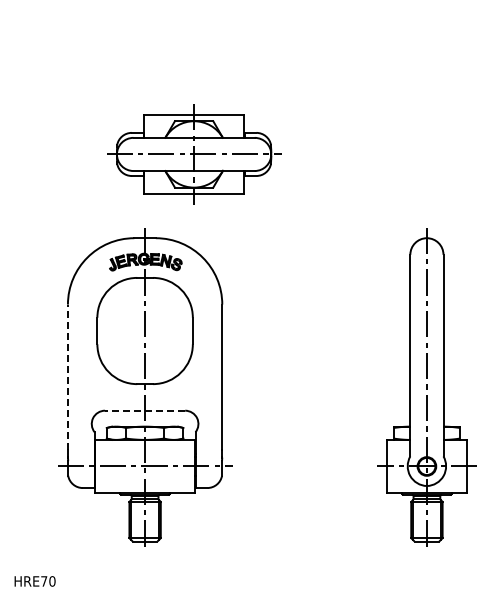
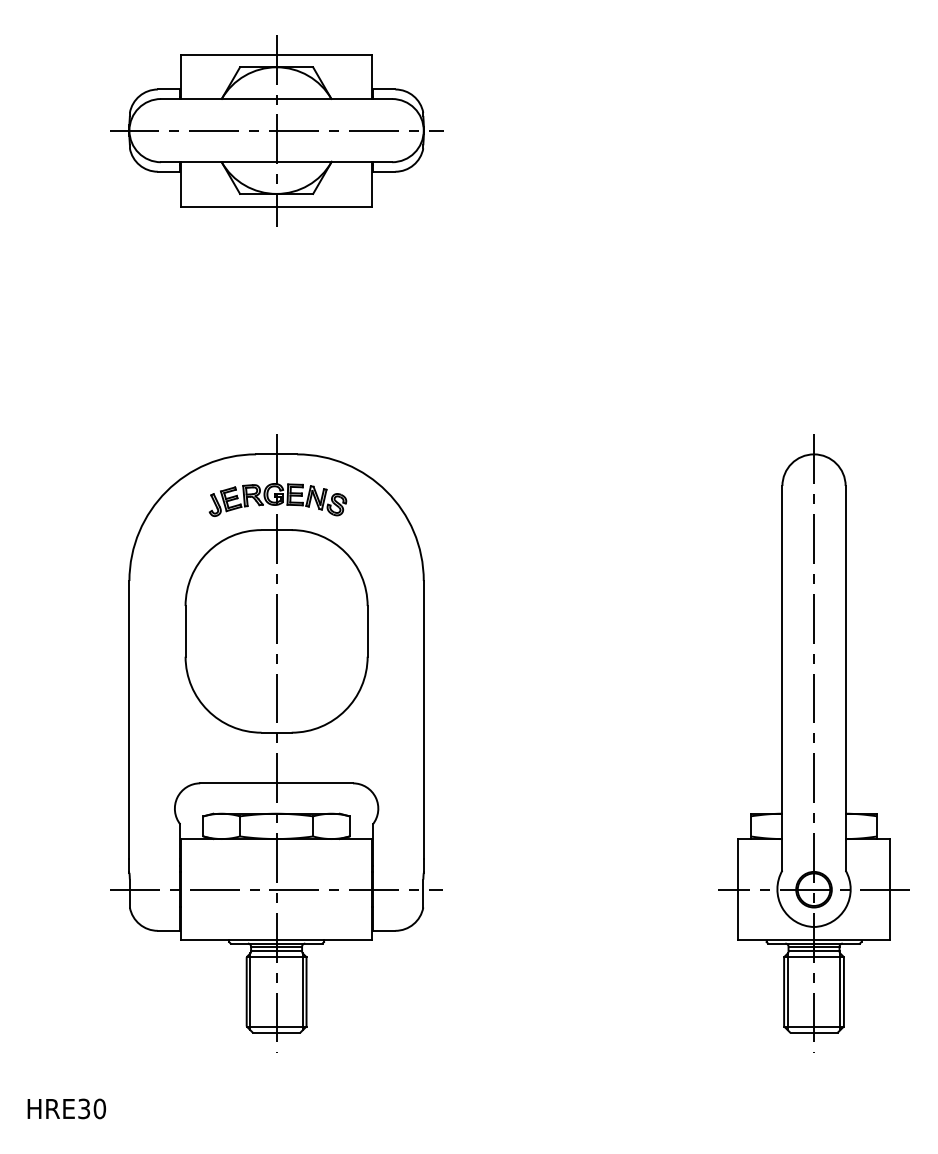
part: (193, 154) -> (275, 130), moved
line: (67, 377) -> (128, 720), dashed -> solid
line: (144, 410) -> (275, 782), dashed -> solid
text: (44, 581) -> (84, 1109), HRE70 -> HRE30

